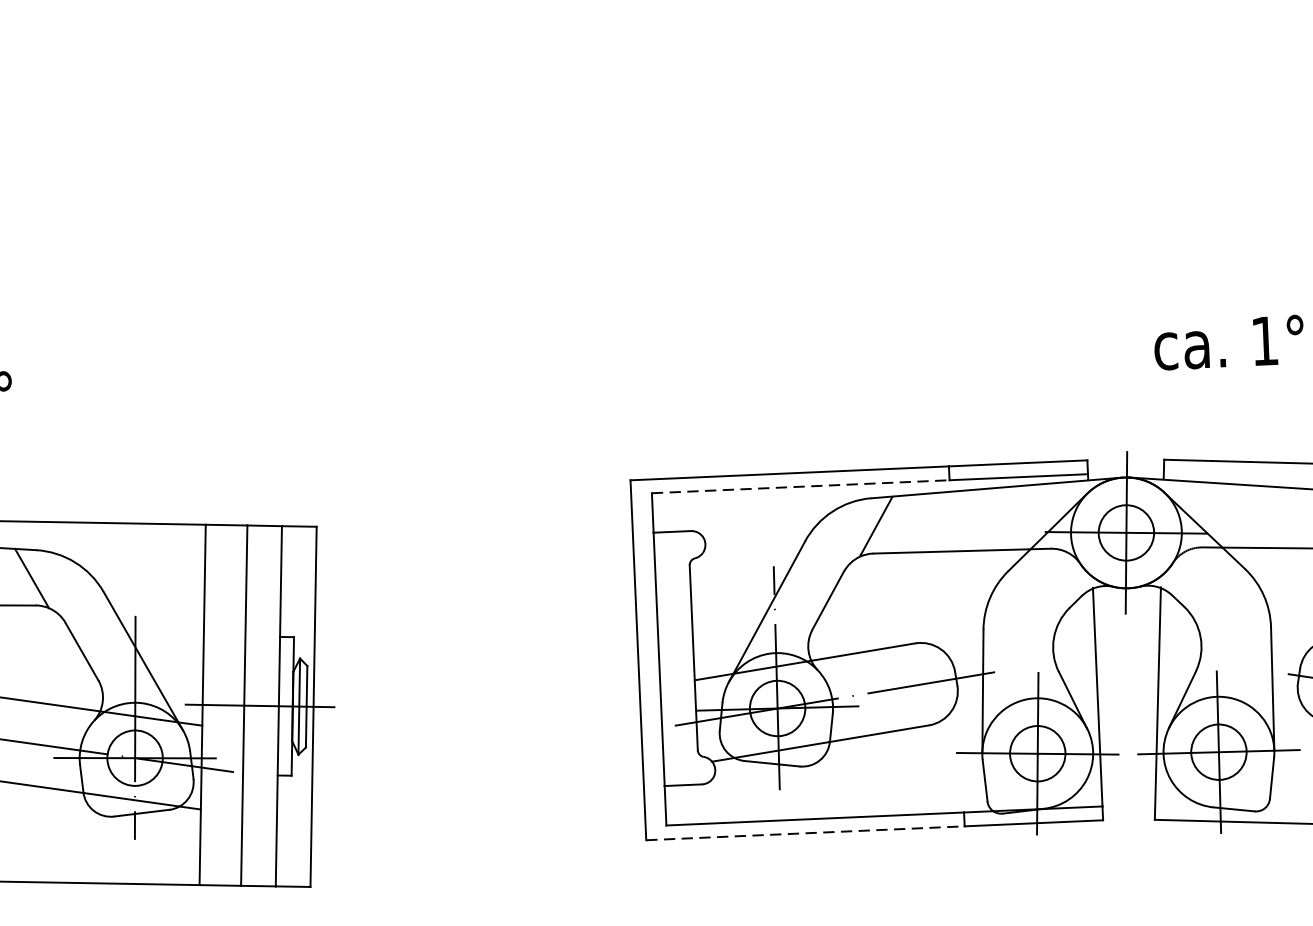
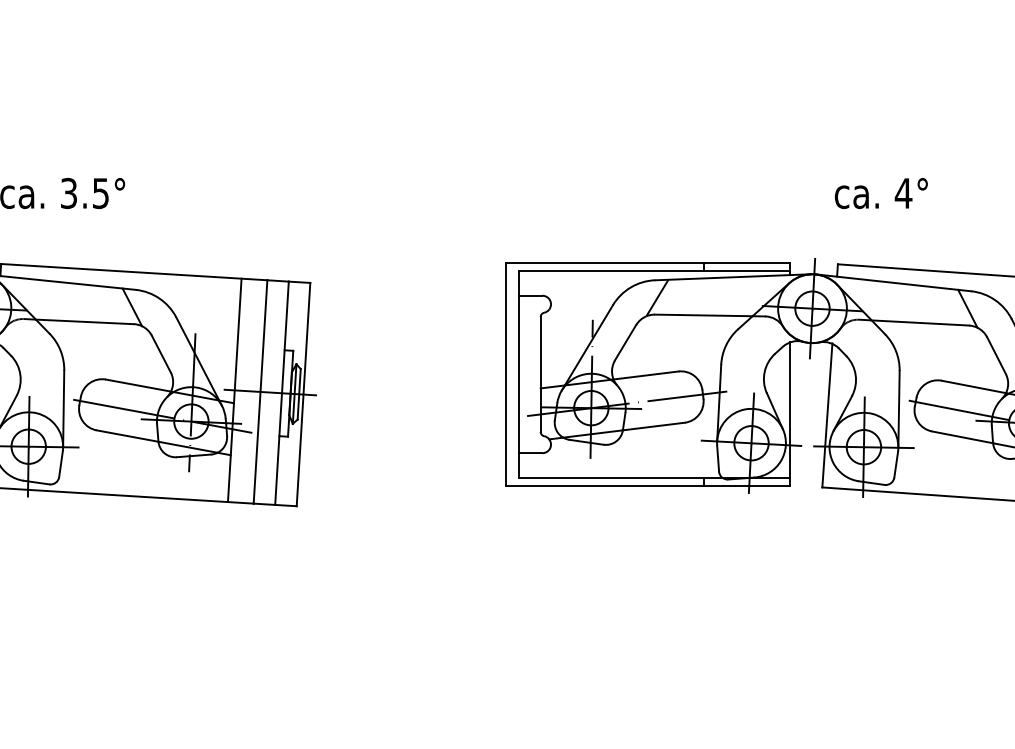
text: (1264, 341) -> (903, 193), 1° -> 4°
line: (802, 487) -> (612, 271), dashed -> solid
line: (805, 833) -> (605, 486), dashed -> solid

